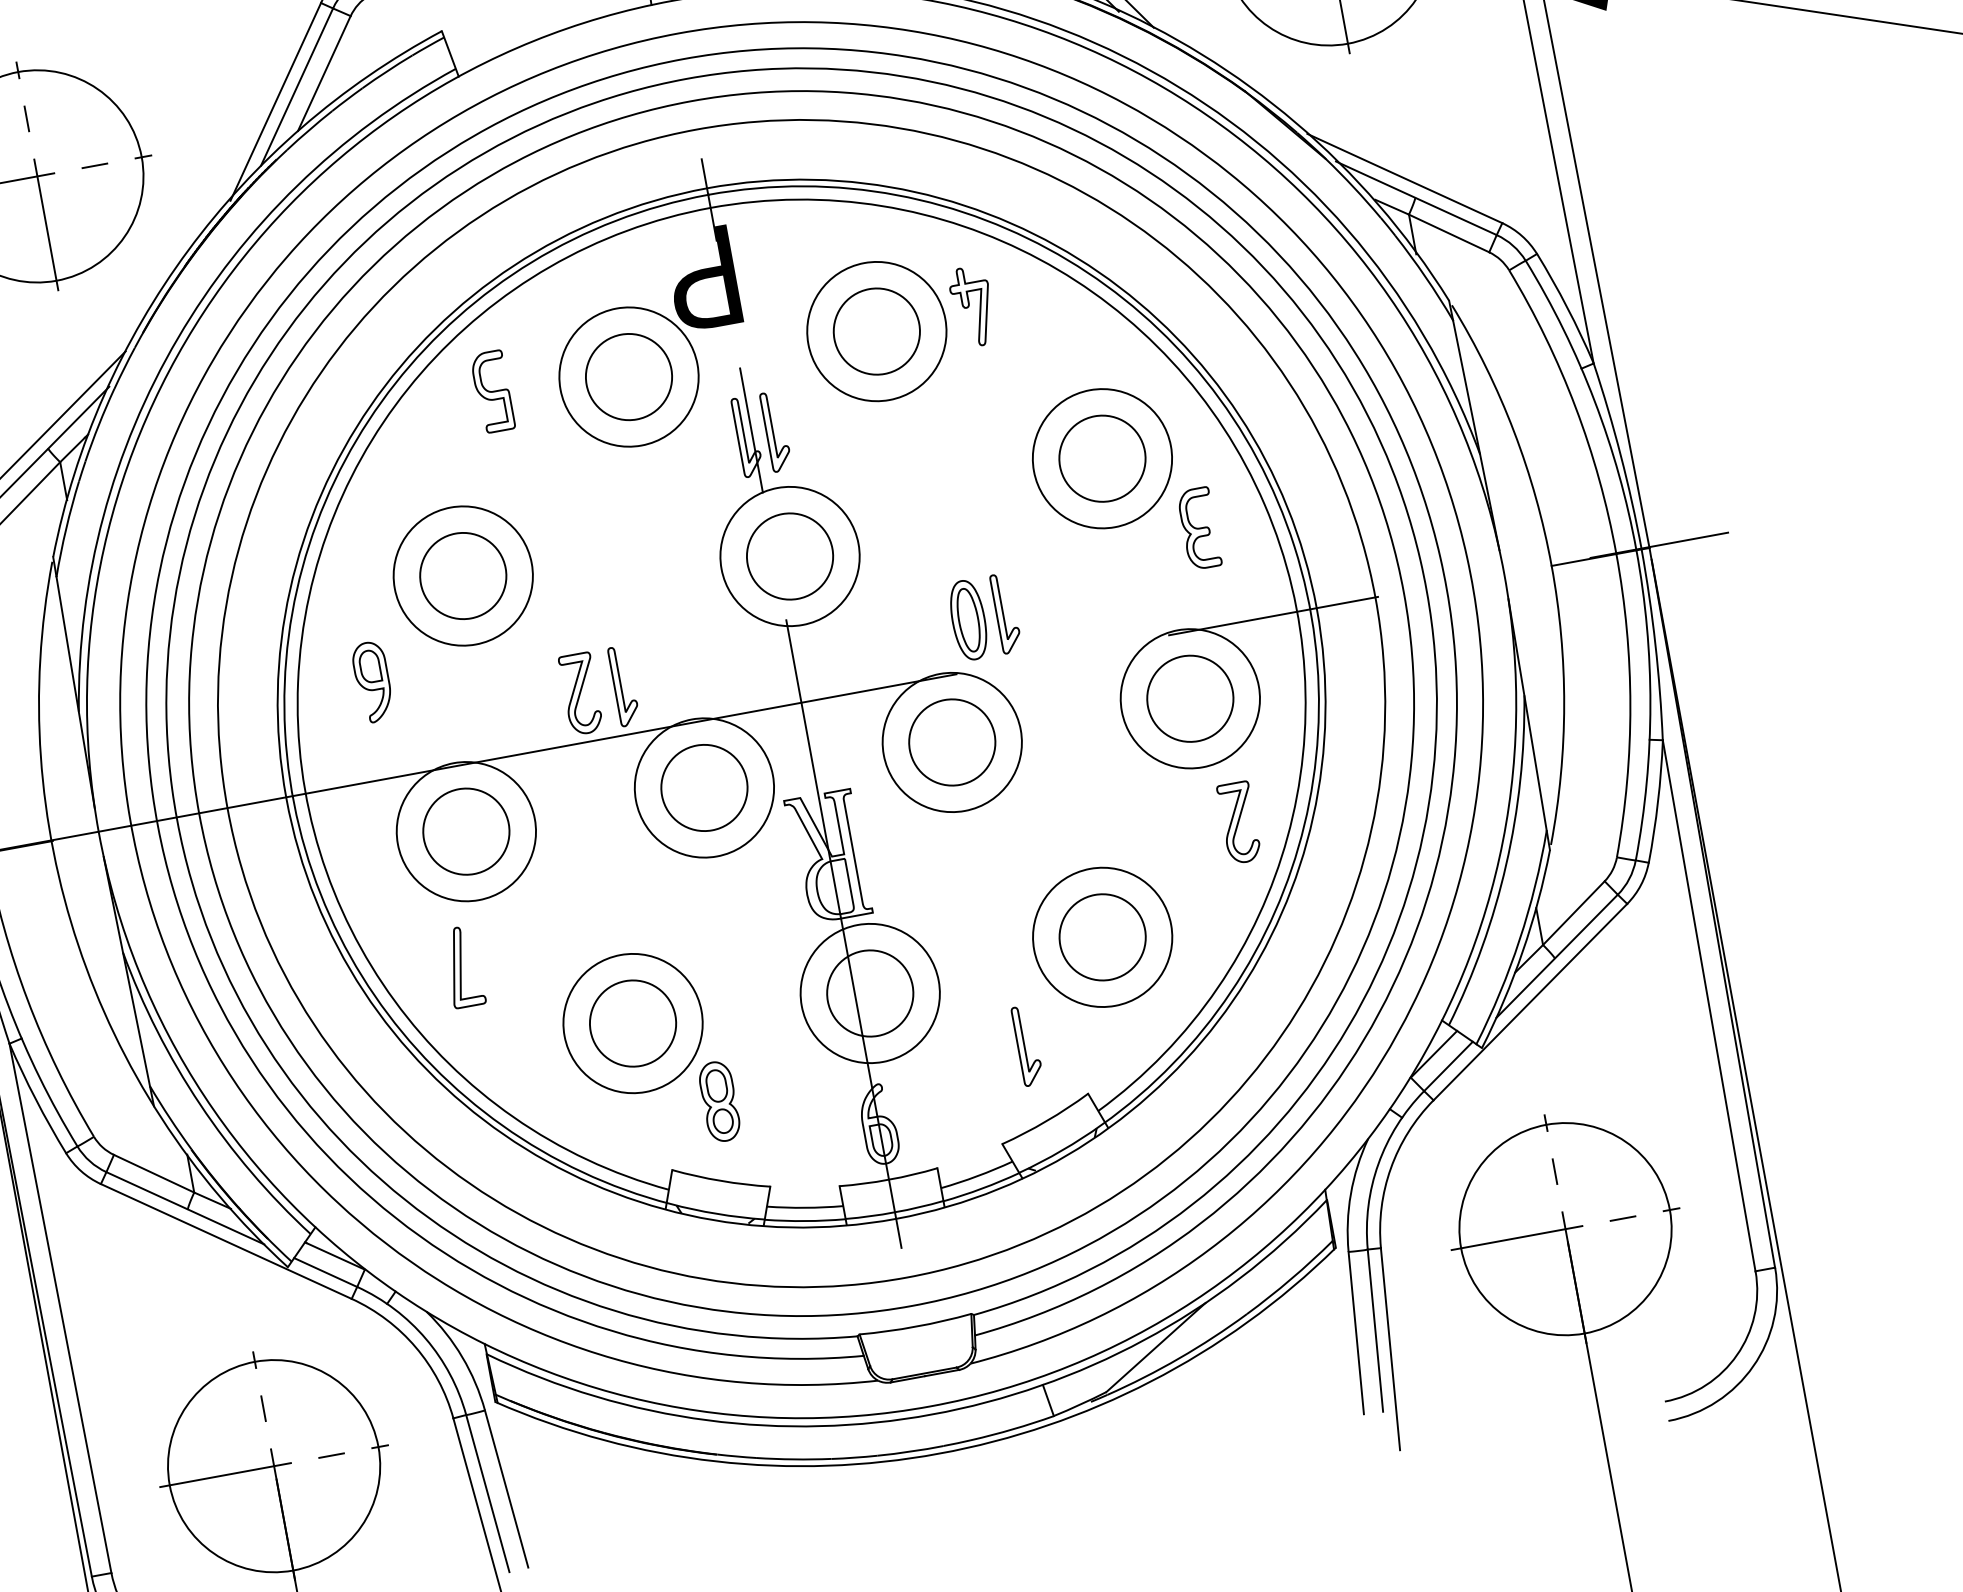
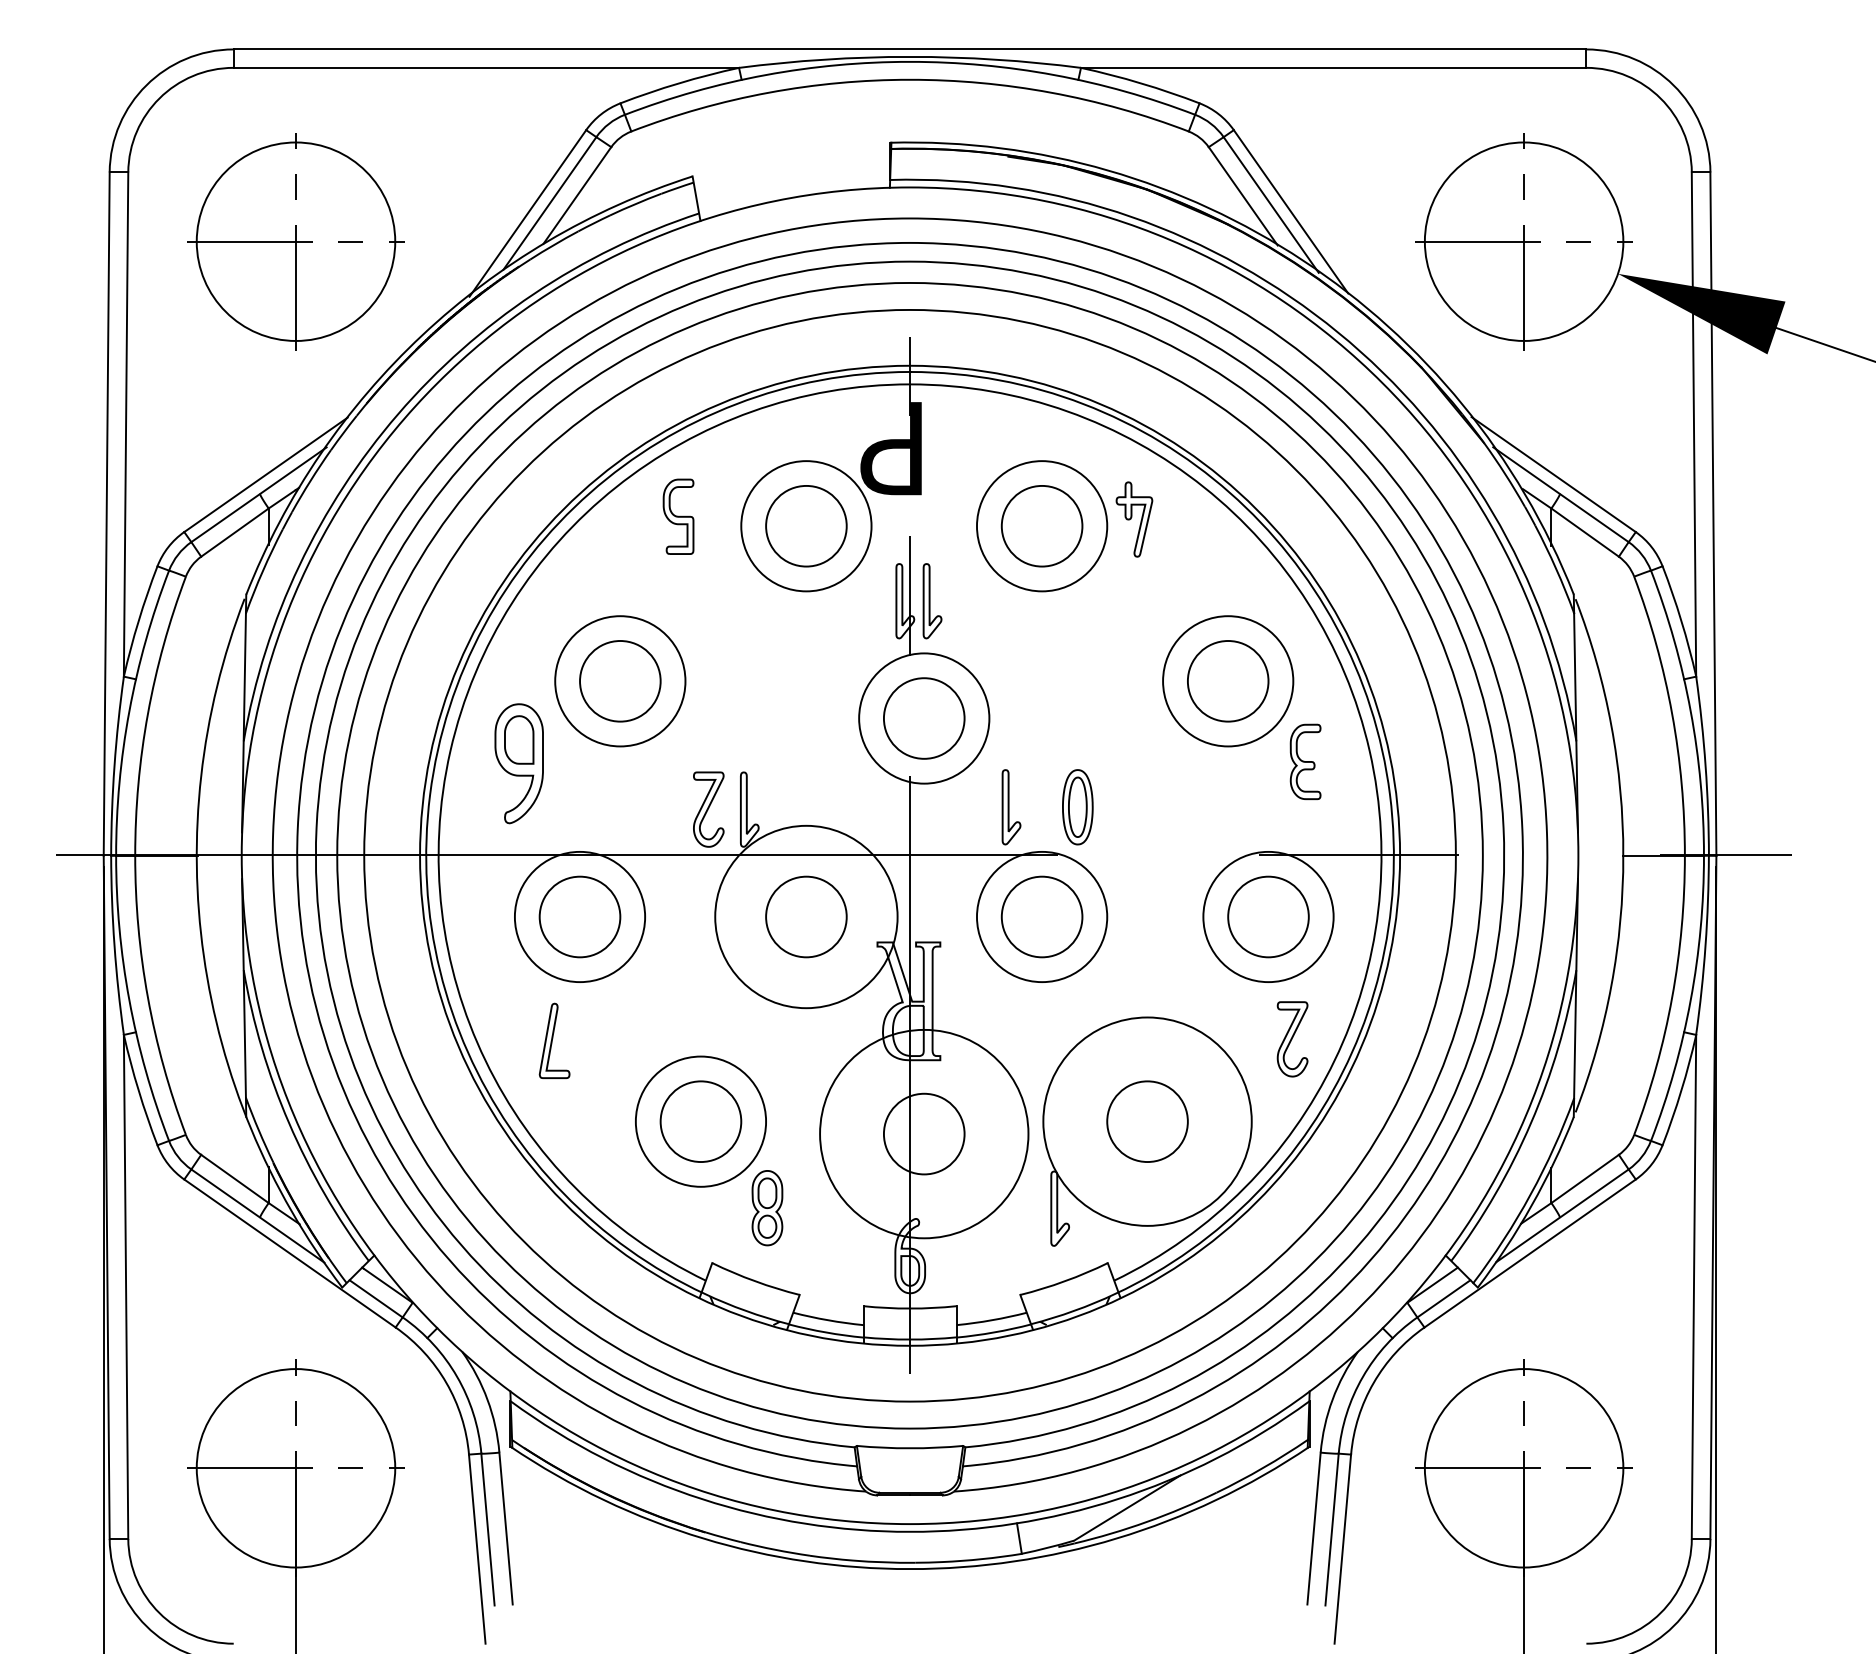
part: (1006, 613) -> (1011, 807), moved
part: (373, 681) -> (519, 763), size x1.6
circle: (704, 787) -> (806, 916), size x1.4
circle: (1102, 937) -> (1147, 1121), size x1.6
circle: (870, 992) -> (924, 1133), size x1.6

